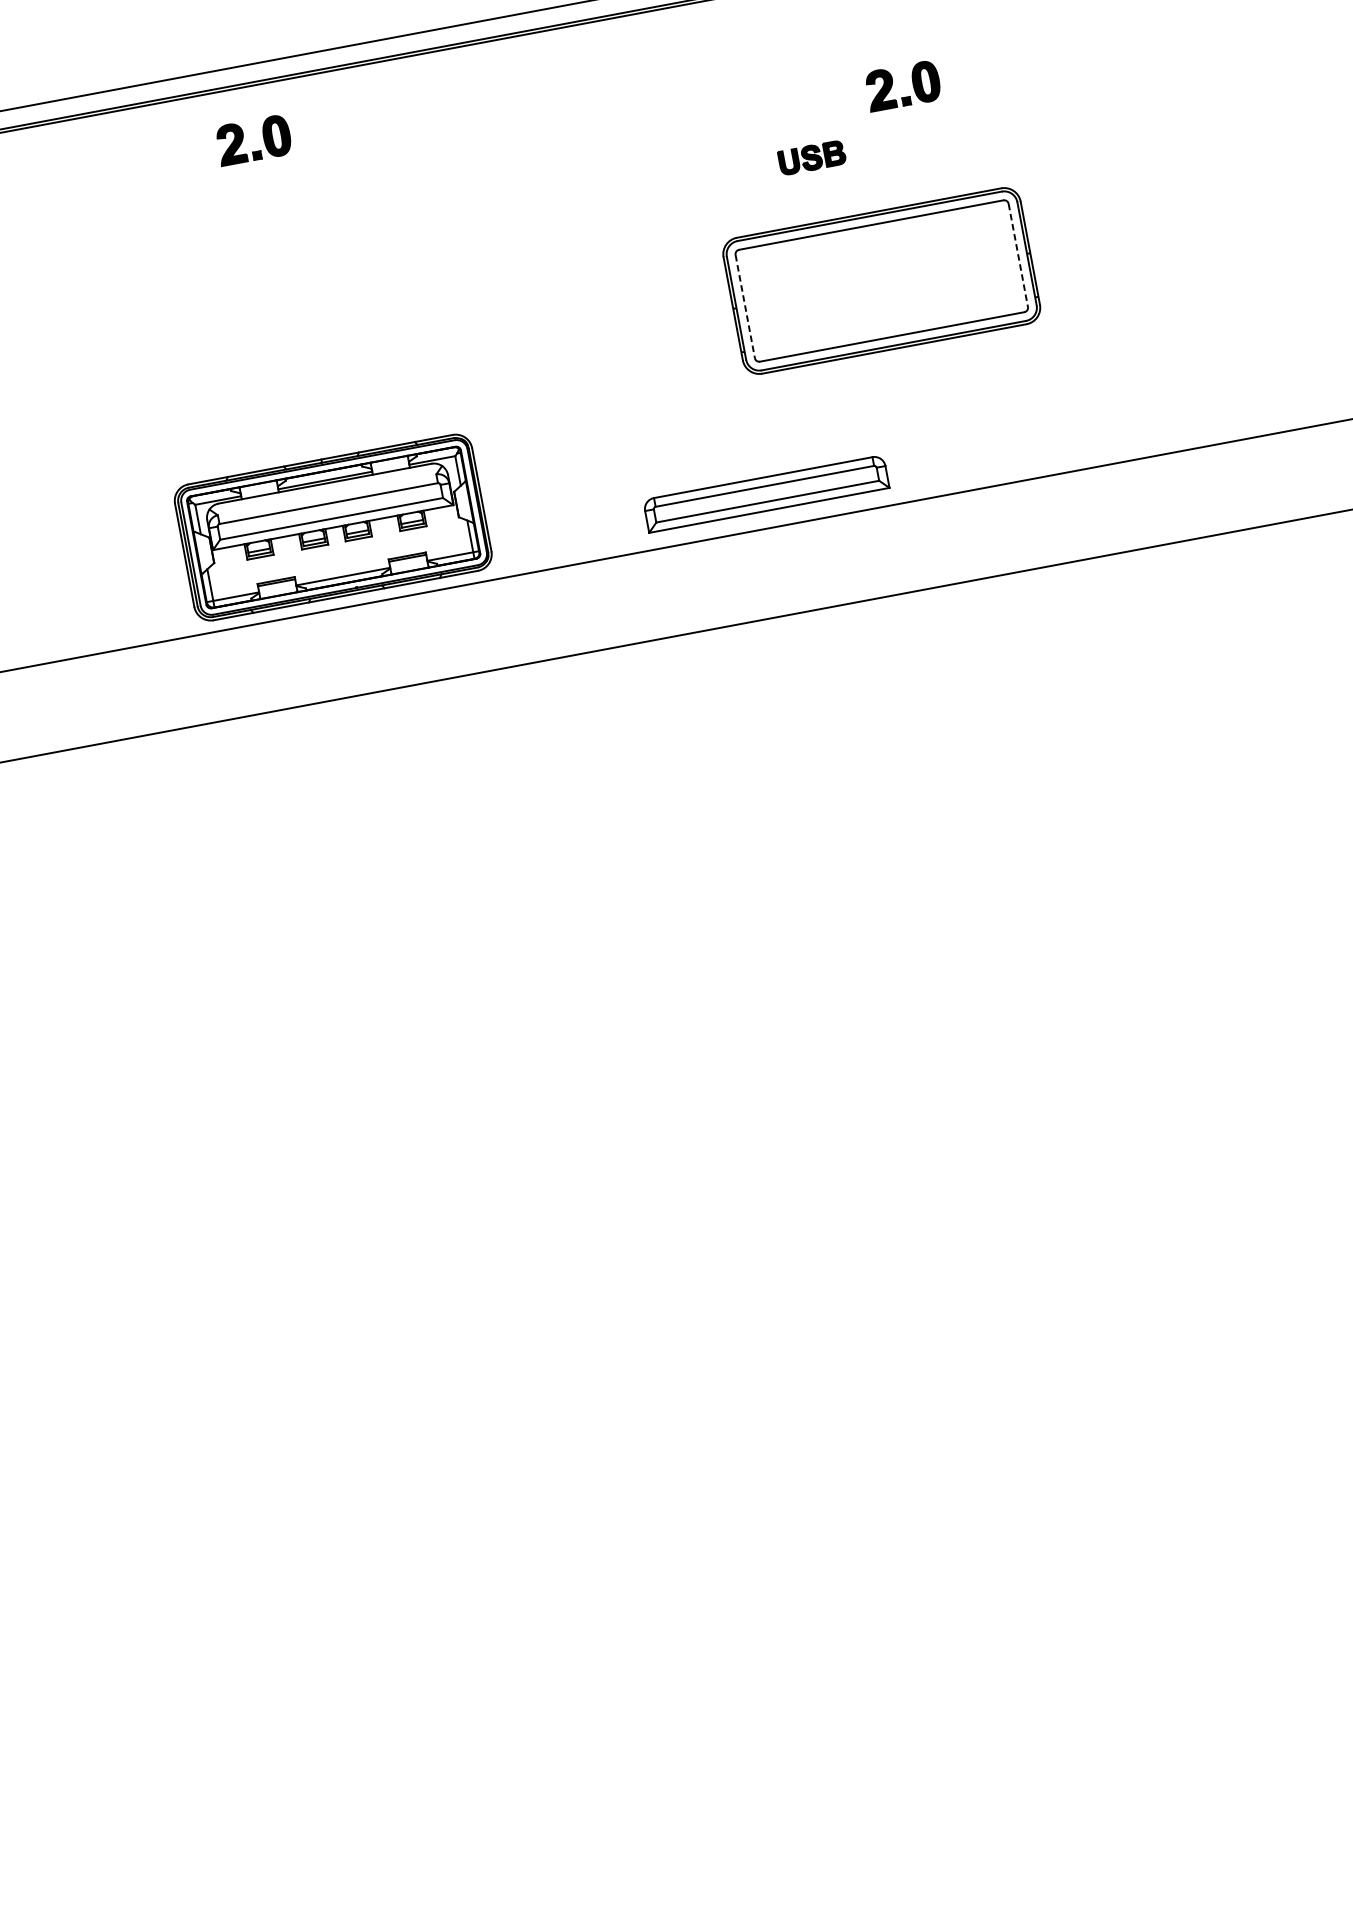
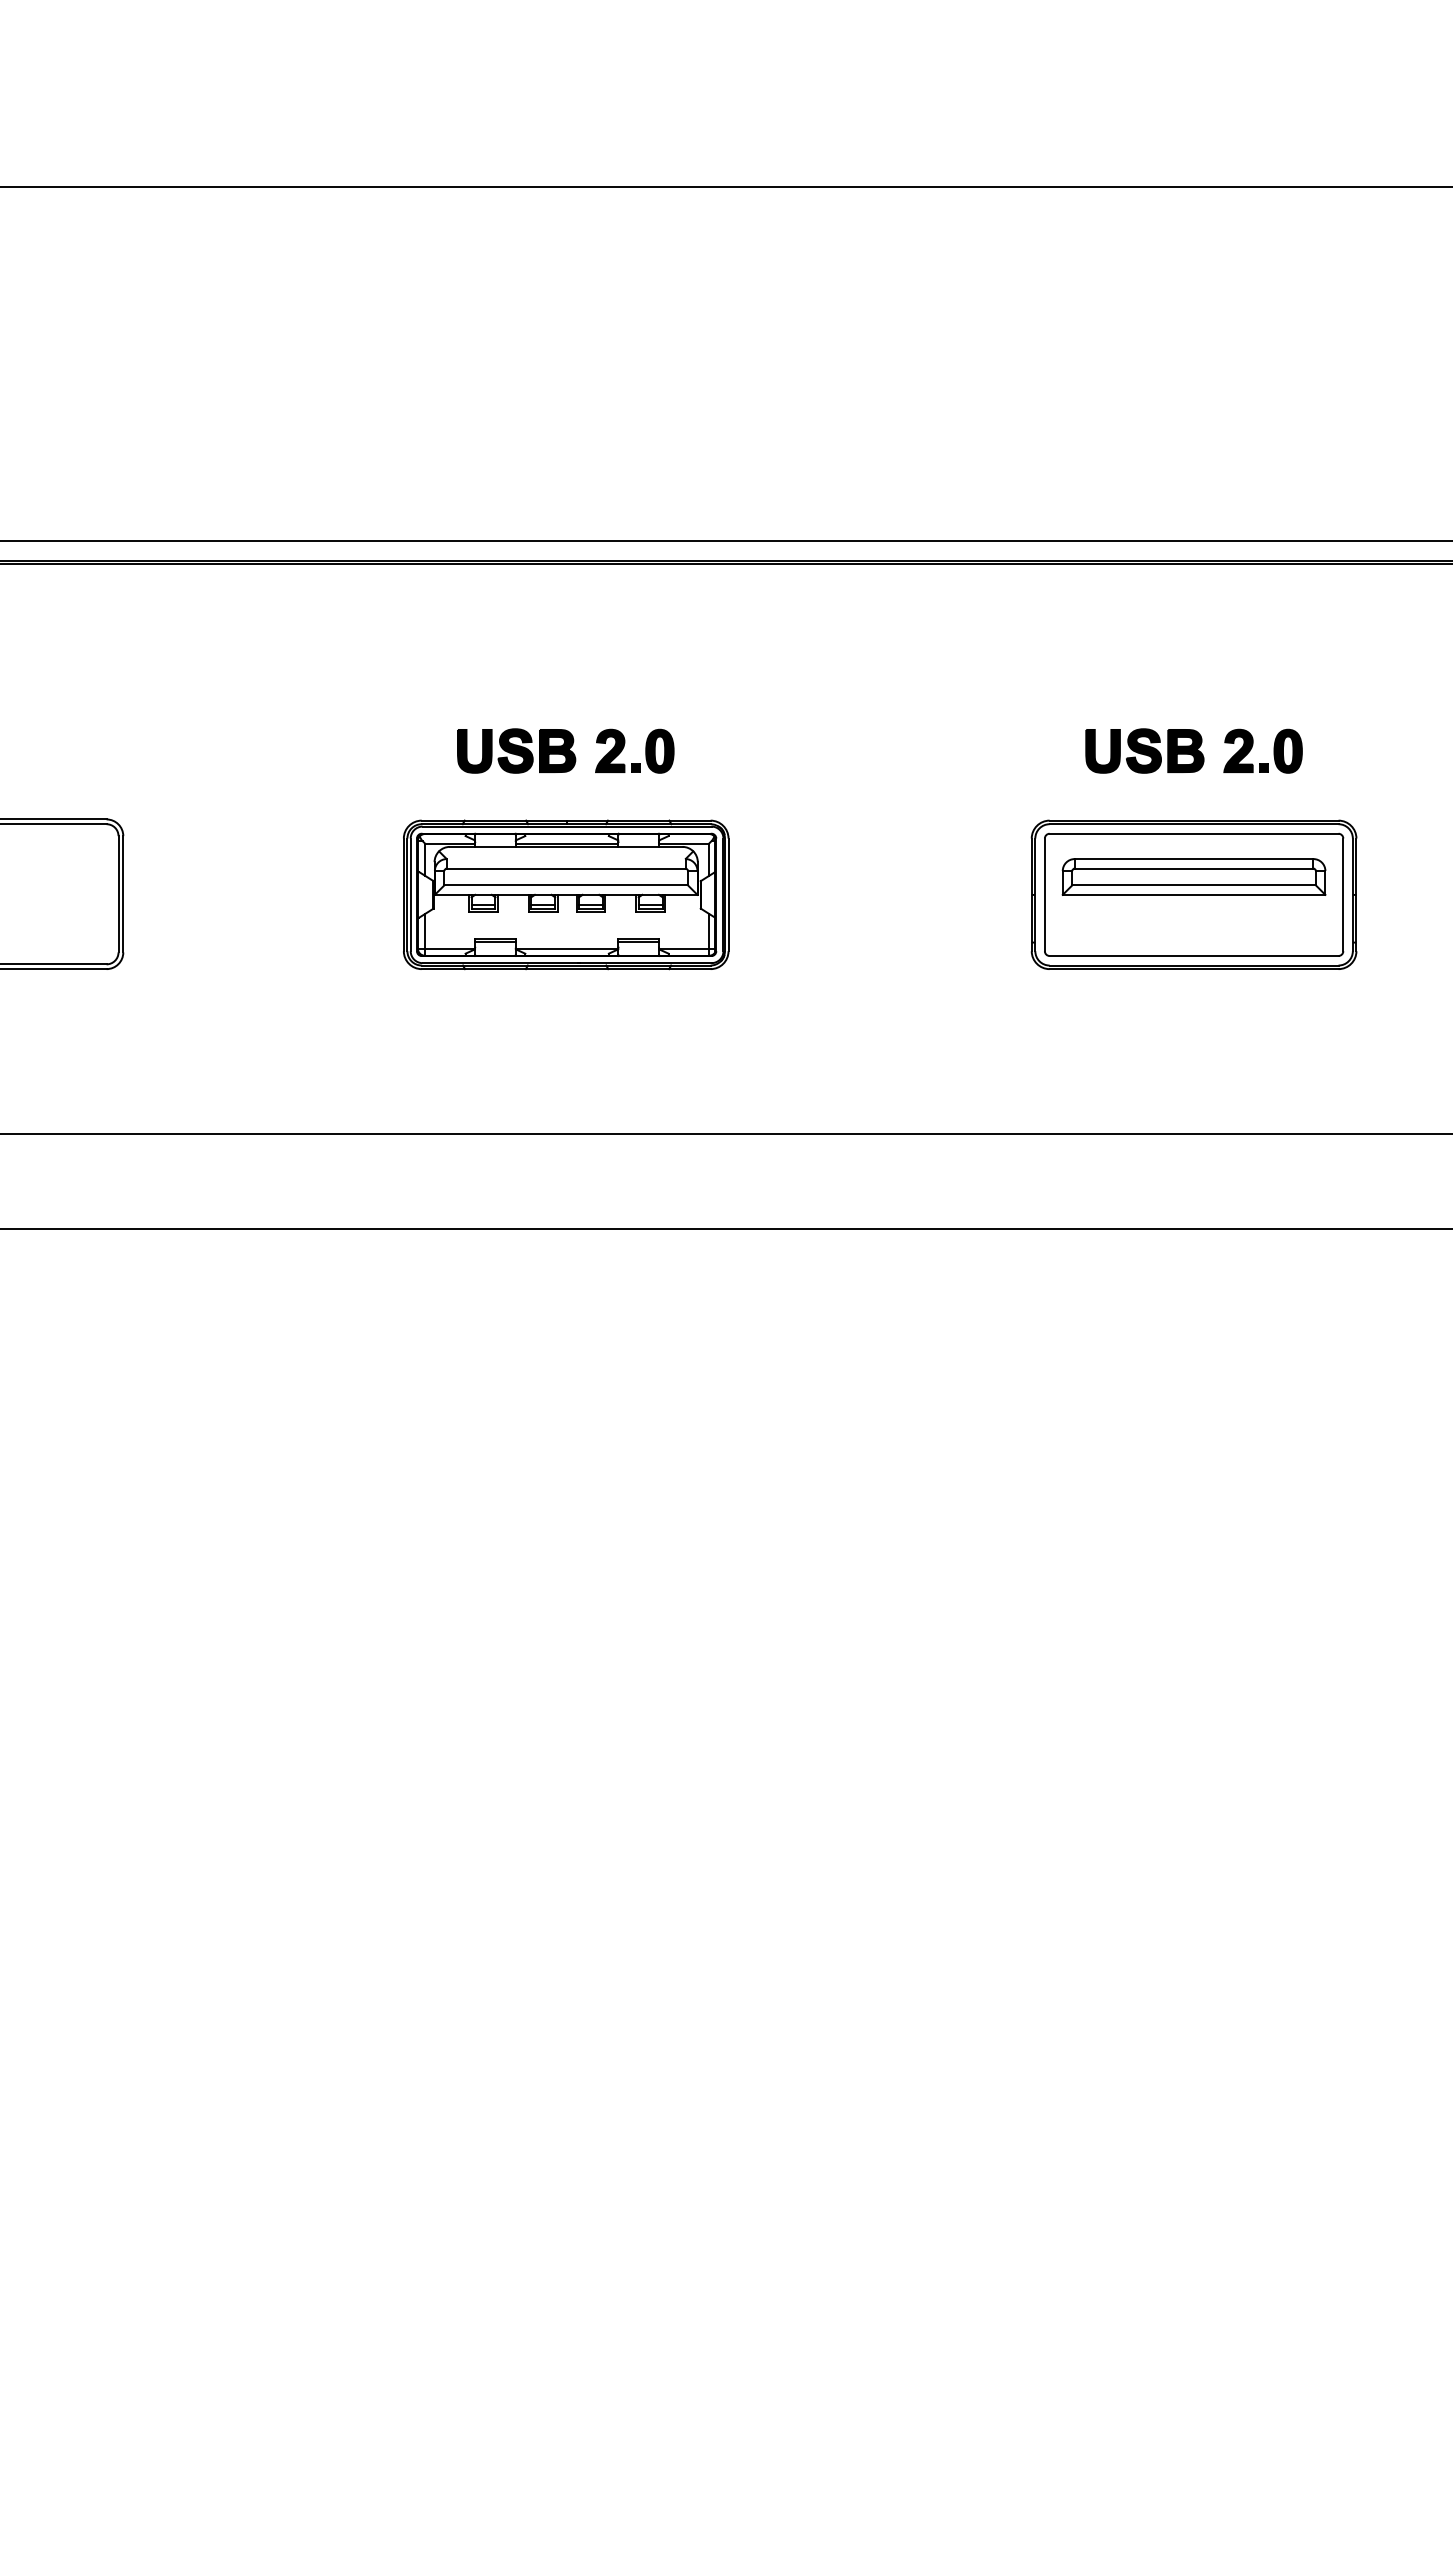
part: (893, 82) -> (1253, 745), moved
part: (243, 138) -> (624, 747), moved
part: (811, 157) -> (1144, 750), size x1.67
line: (1018, 255) -> (1343, 895), dashed -> solid
part: (237, 264) -> (516, 750), added
line: (745, 307) -> (1044, 895), dashed -> solid
part: (765, 493) -> (1193, 876), moved
part: (333, 527) -> (566, 894), moved

